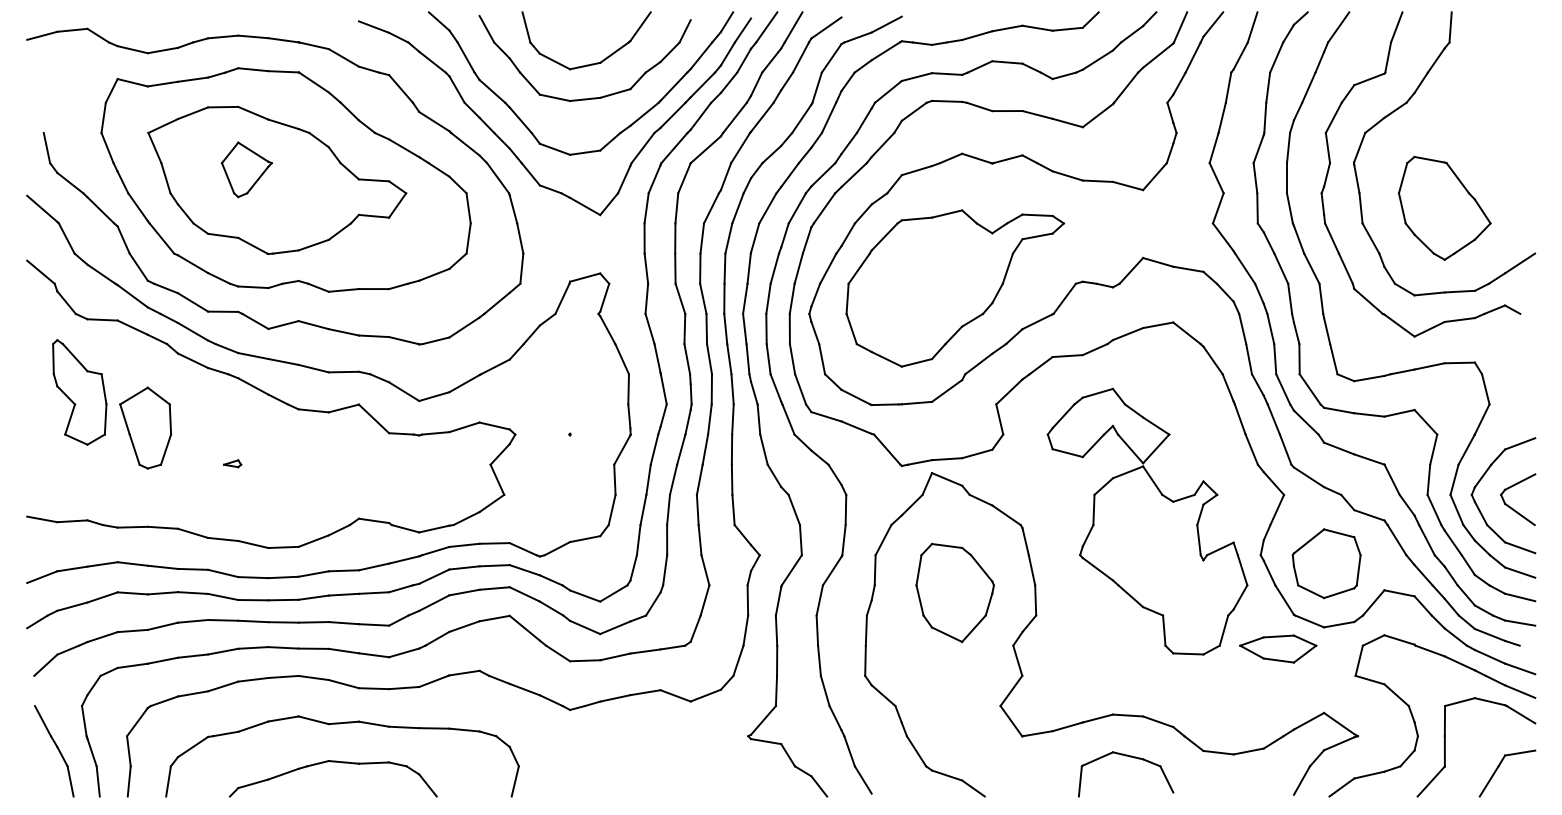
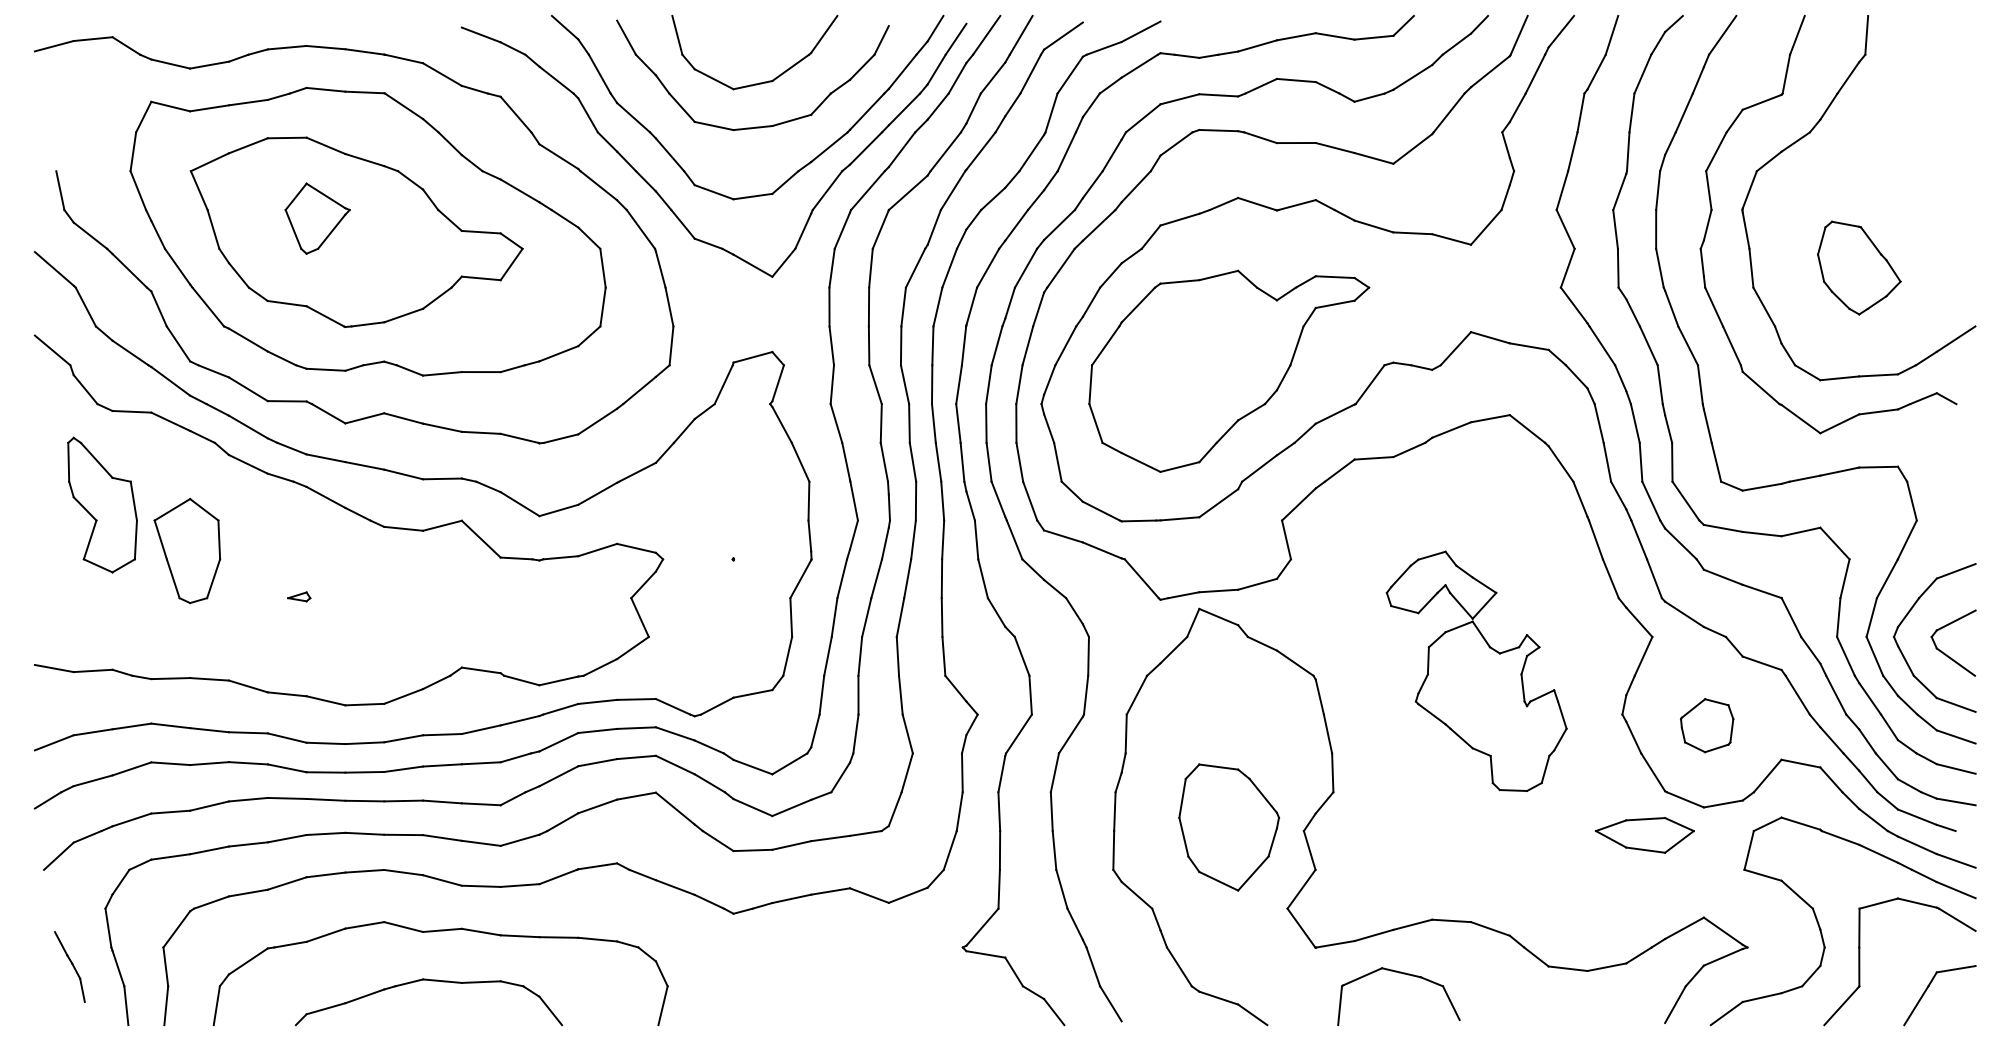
part: (1444, 207) -> (1858, 267), size x0.7
part: (1147, 521) -> (1476, 671), size x0.7
part: (1326, 563) -> (1707, 725), size x0.6
part: (954, 593) -> (1228, 828), moved
part: (54, 751) -> (70, 967), size x0.6
part: (1129, 757) -> (1403, 974), moved

